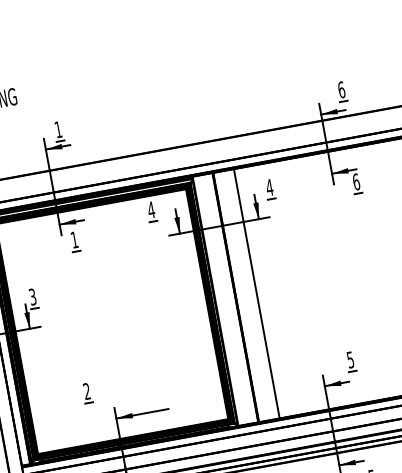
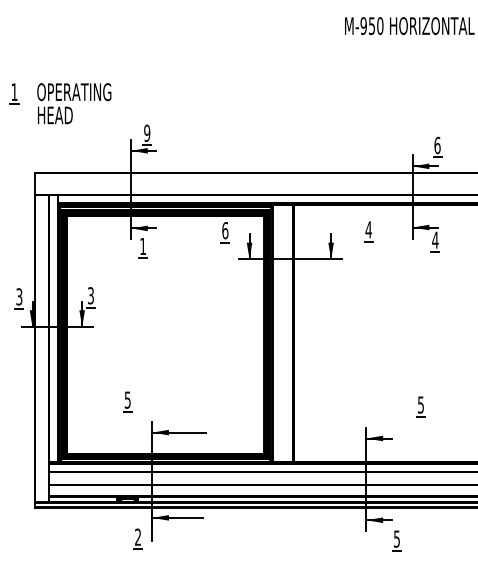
text: (58, 128) -> (147, 132), 1 -> 9
text: (356, 181) -> (435, 239), 6 -> 4
part: (269, 189) -> (368, 231), moved
text: (151, 209) -> (225, 230), 4 -> 6
line: (256, 293) -> (315, 333), removed
part: (350, 361) -> (420, 406), moved
text: (86, 390) -> (127, 399), 2 -> 5

